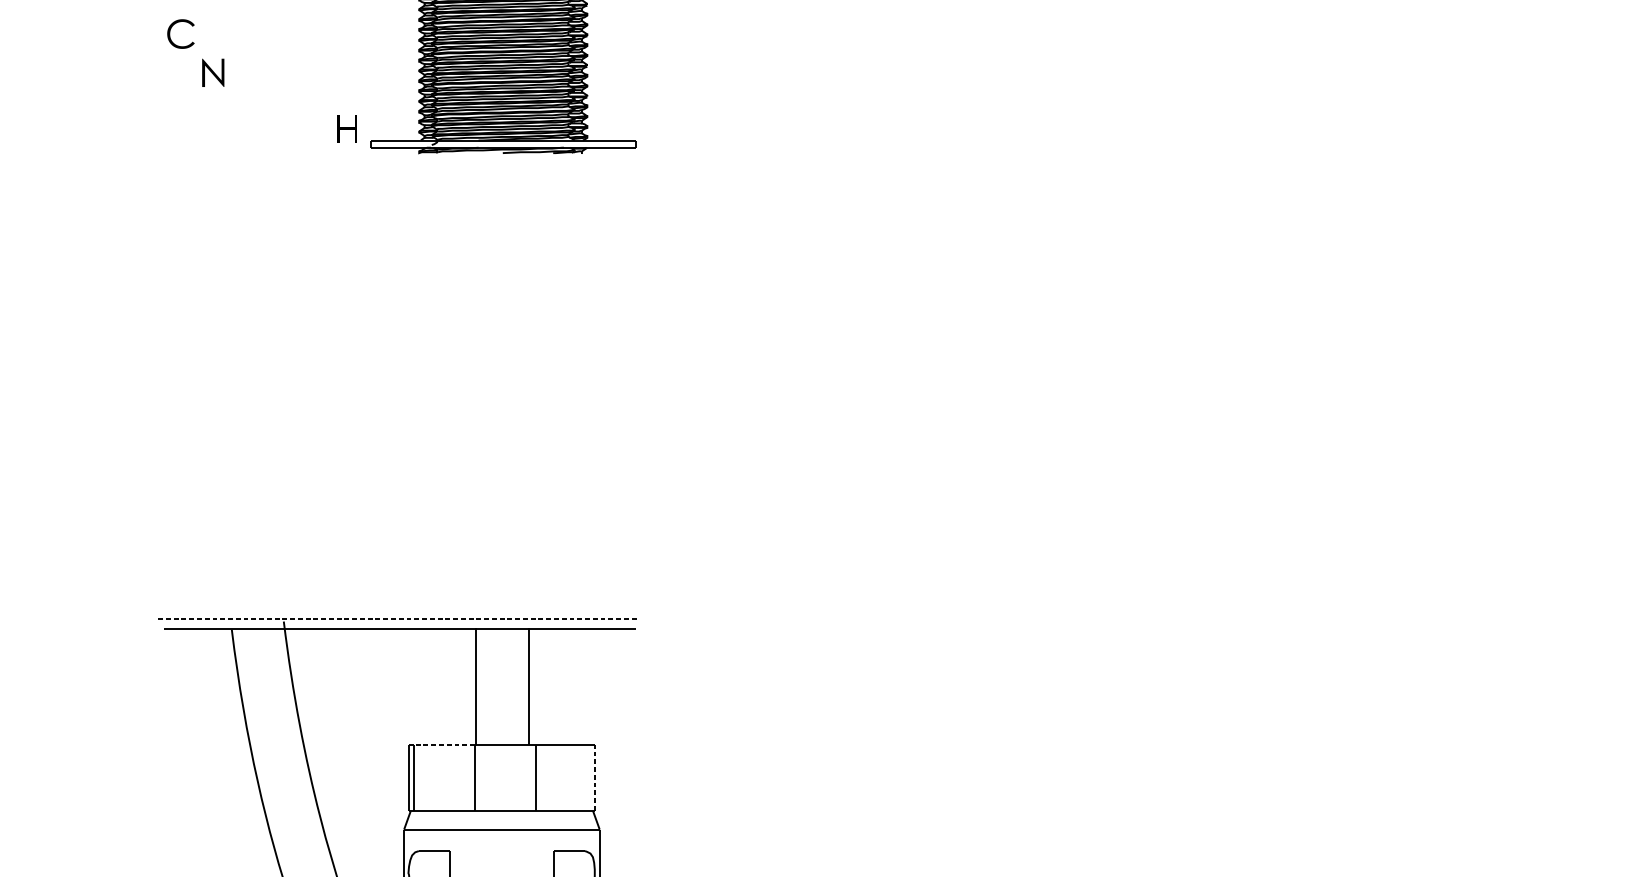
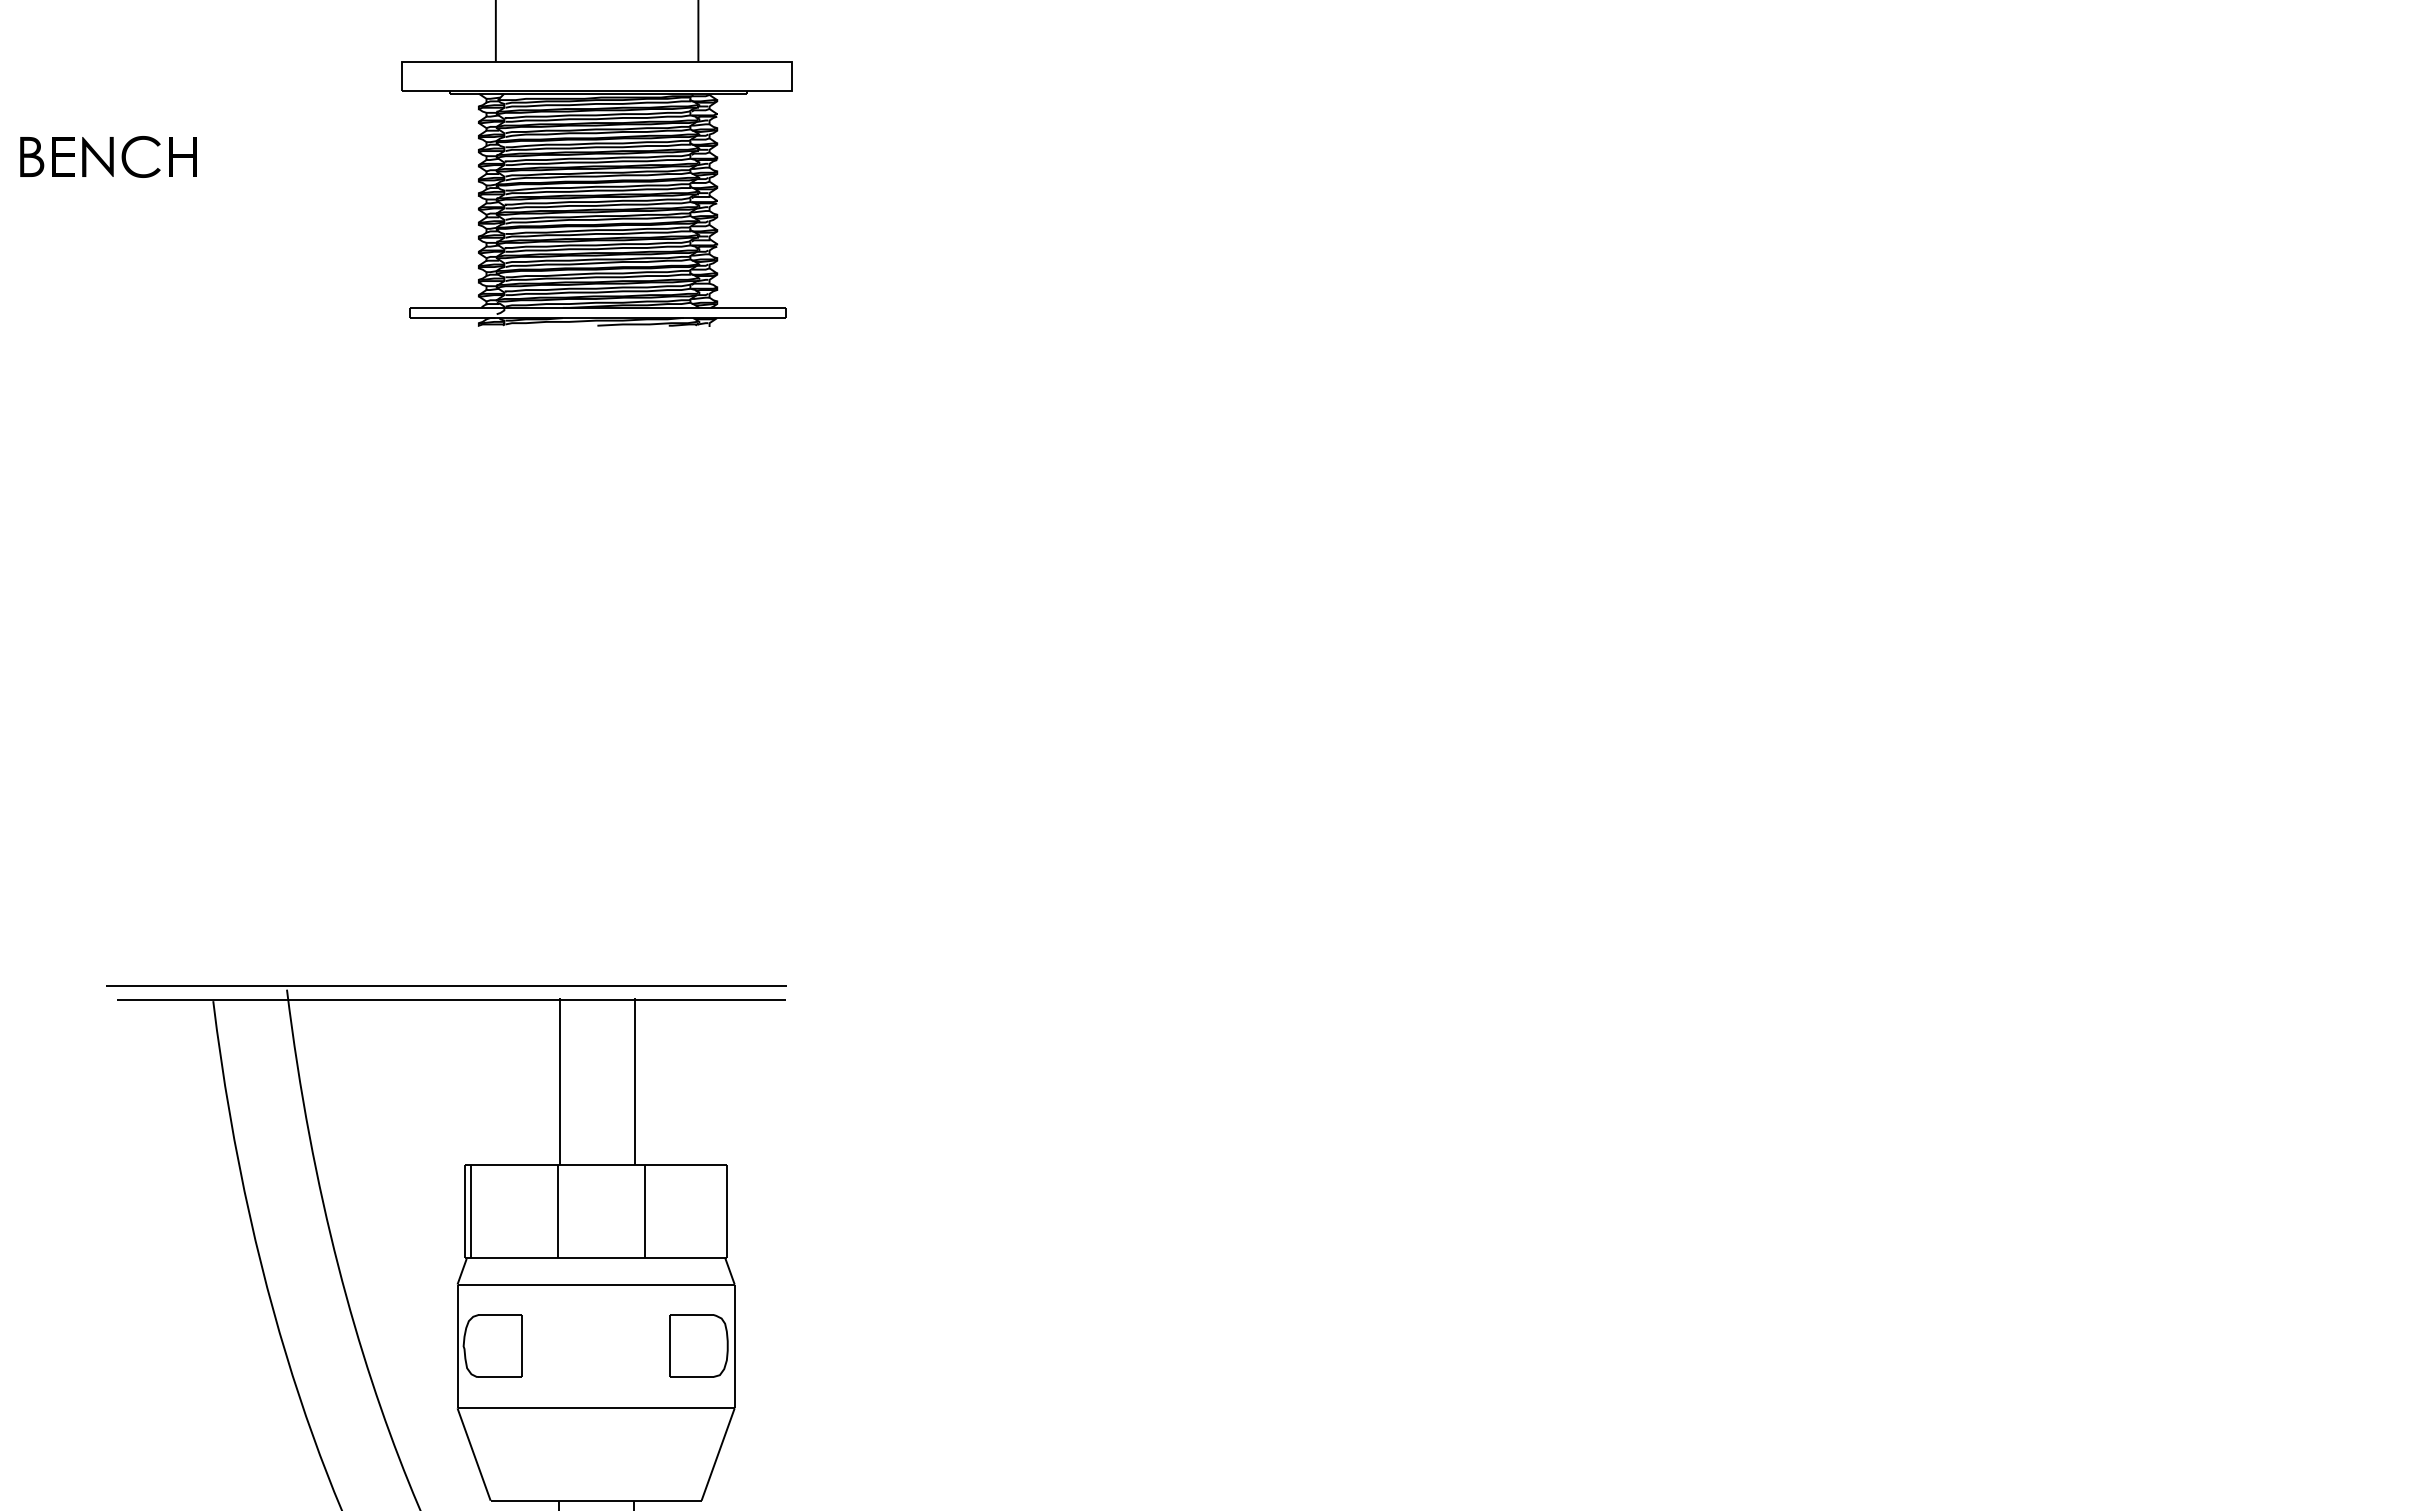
part: (104, 33) -> (32, 156), added
fill: (126, 33) -> (63, 156), added
part: (212, 72) -> (97, 156), moved
part: (346, 128) -> (182, 156), moved
line: (395, 618) -> (445, 985), dashed -> solid
line: (444, 744) -> (514, 1164), dashed -> solid
line: (594, 778) -> (727, 1211), dashed -> solid

